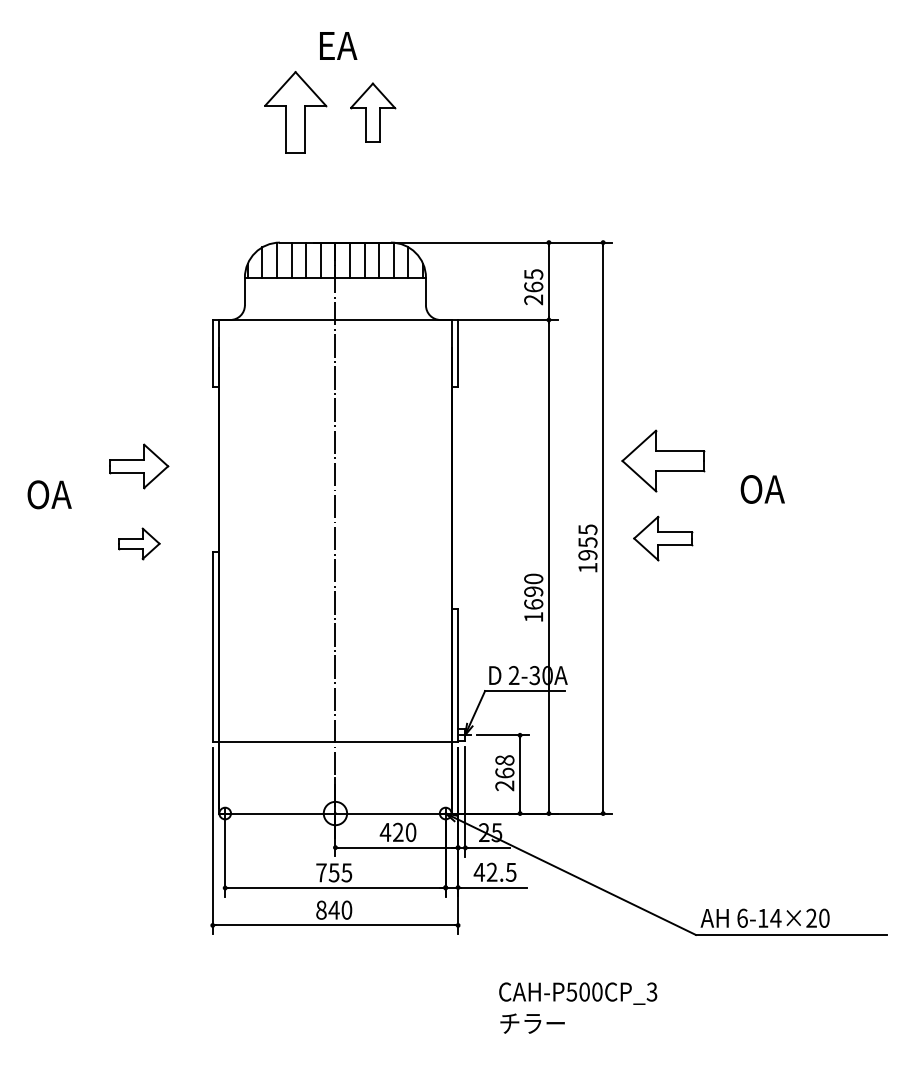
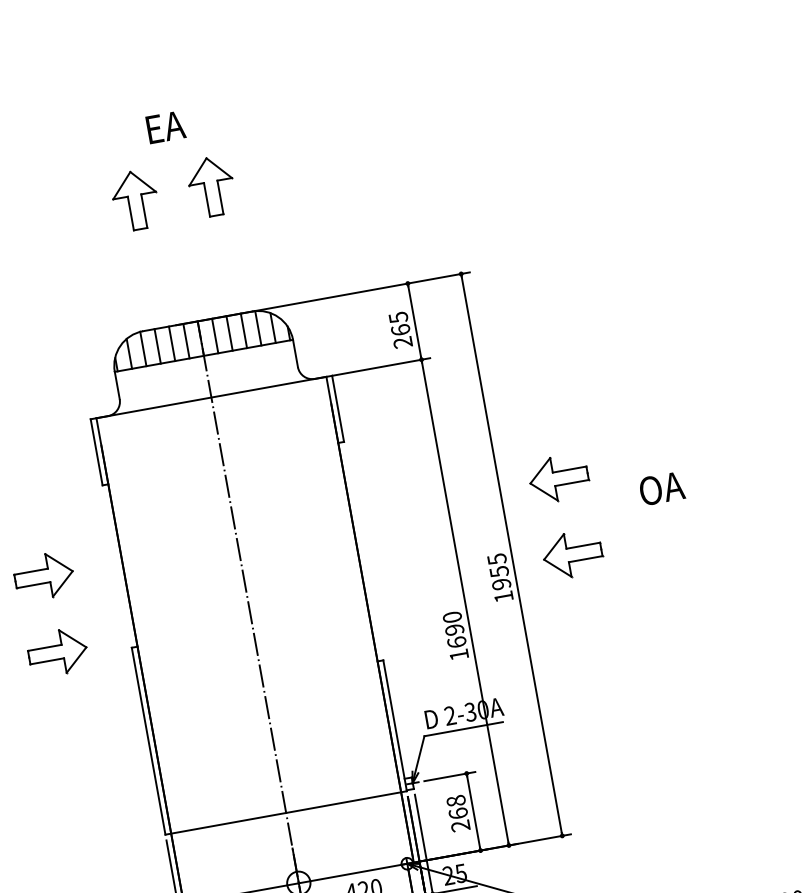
part: (295, 112) -> (135, 200), size x0.71
part: (663, 461) -> (559, 478), size x0.71
part: (139, 543) -> (58, 652), size x1.43

